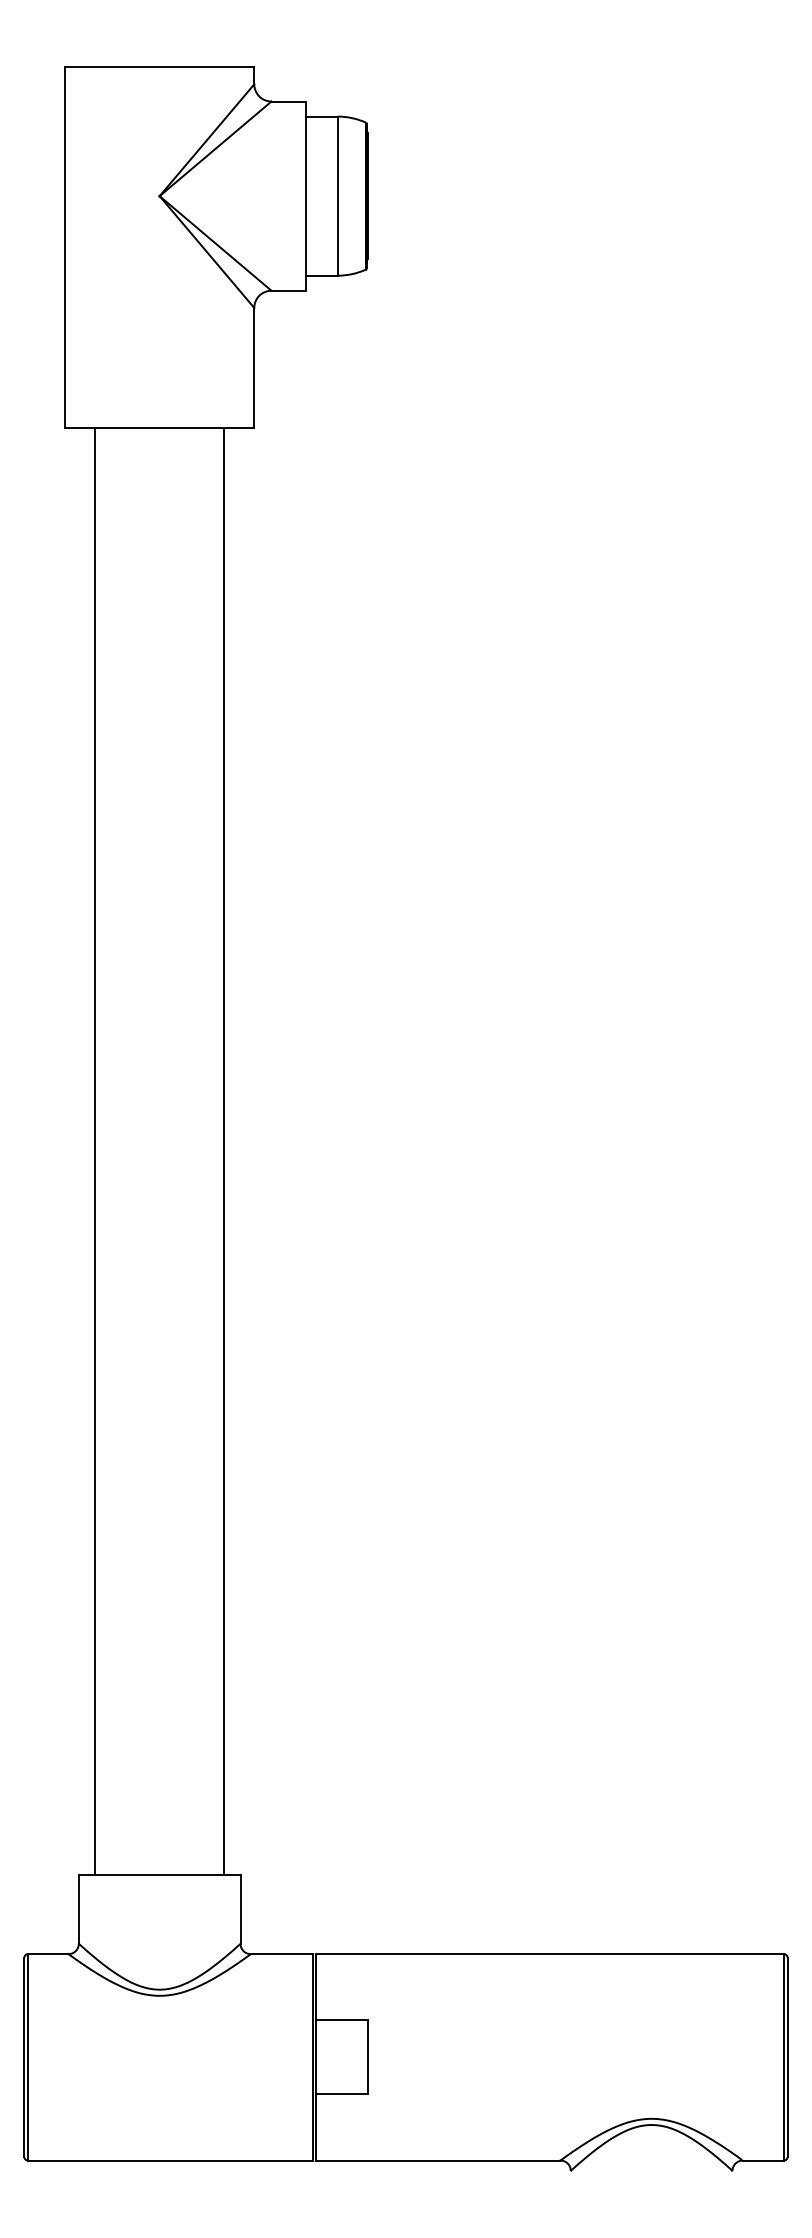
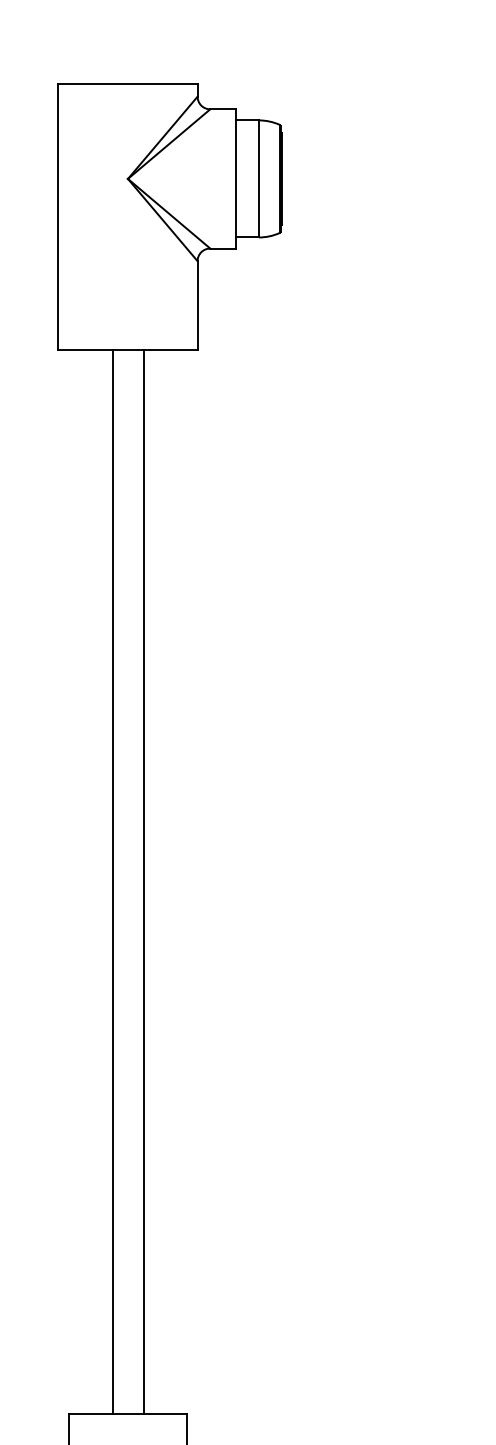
line: (95, 1151) -> (113, 881), moved
line: (224, 1151) -> (144, 881), moved

